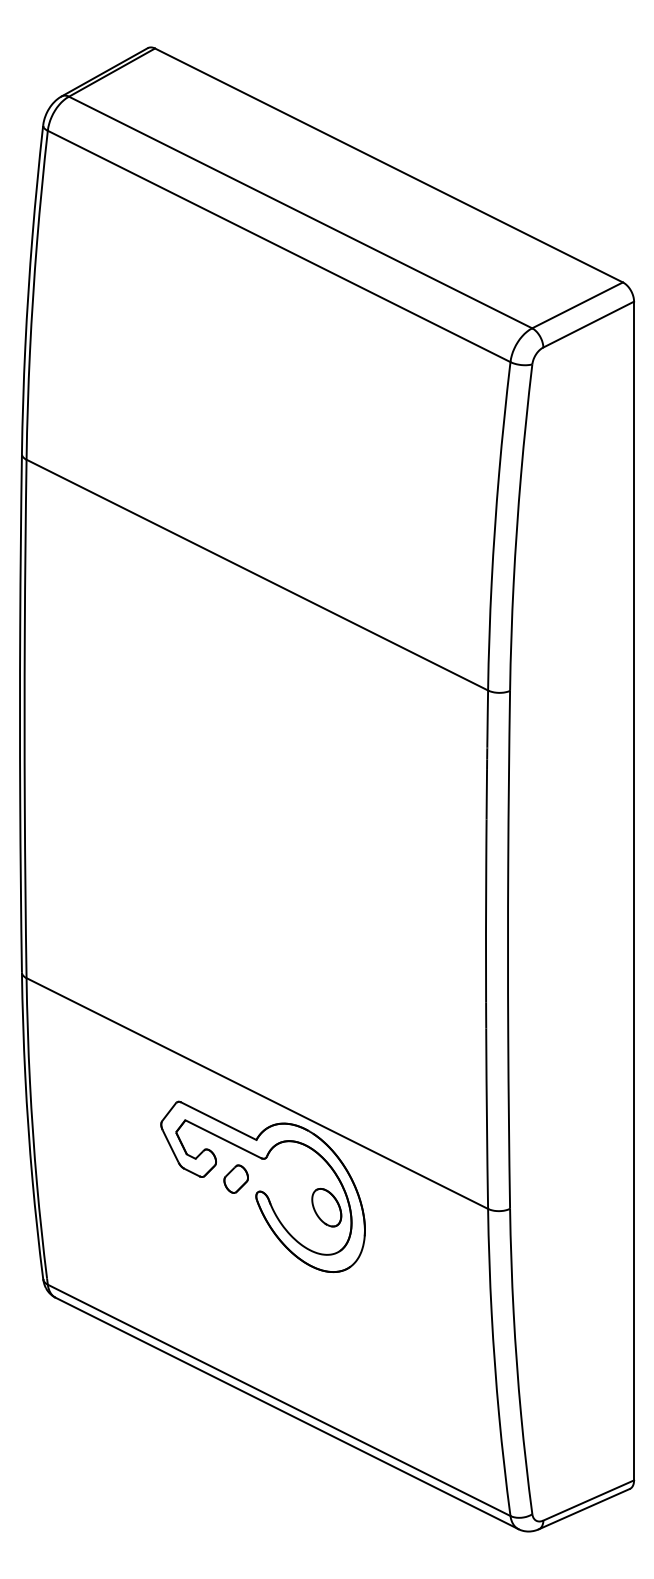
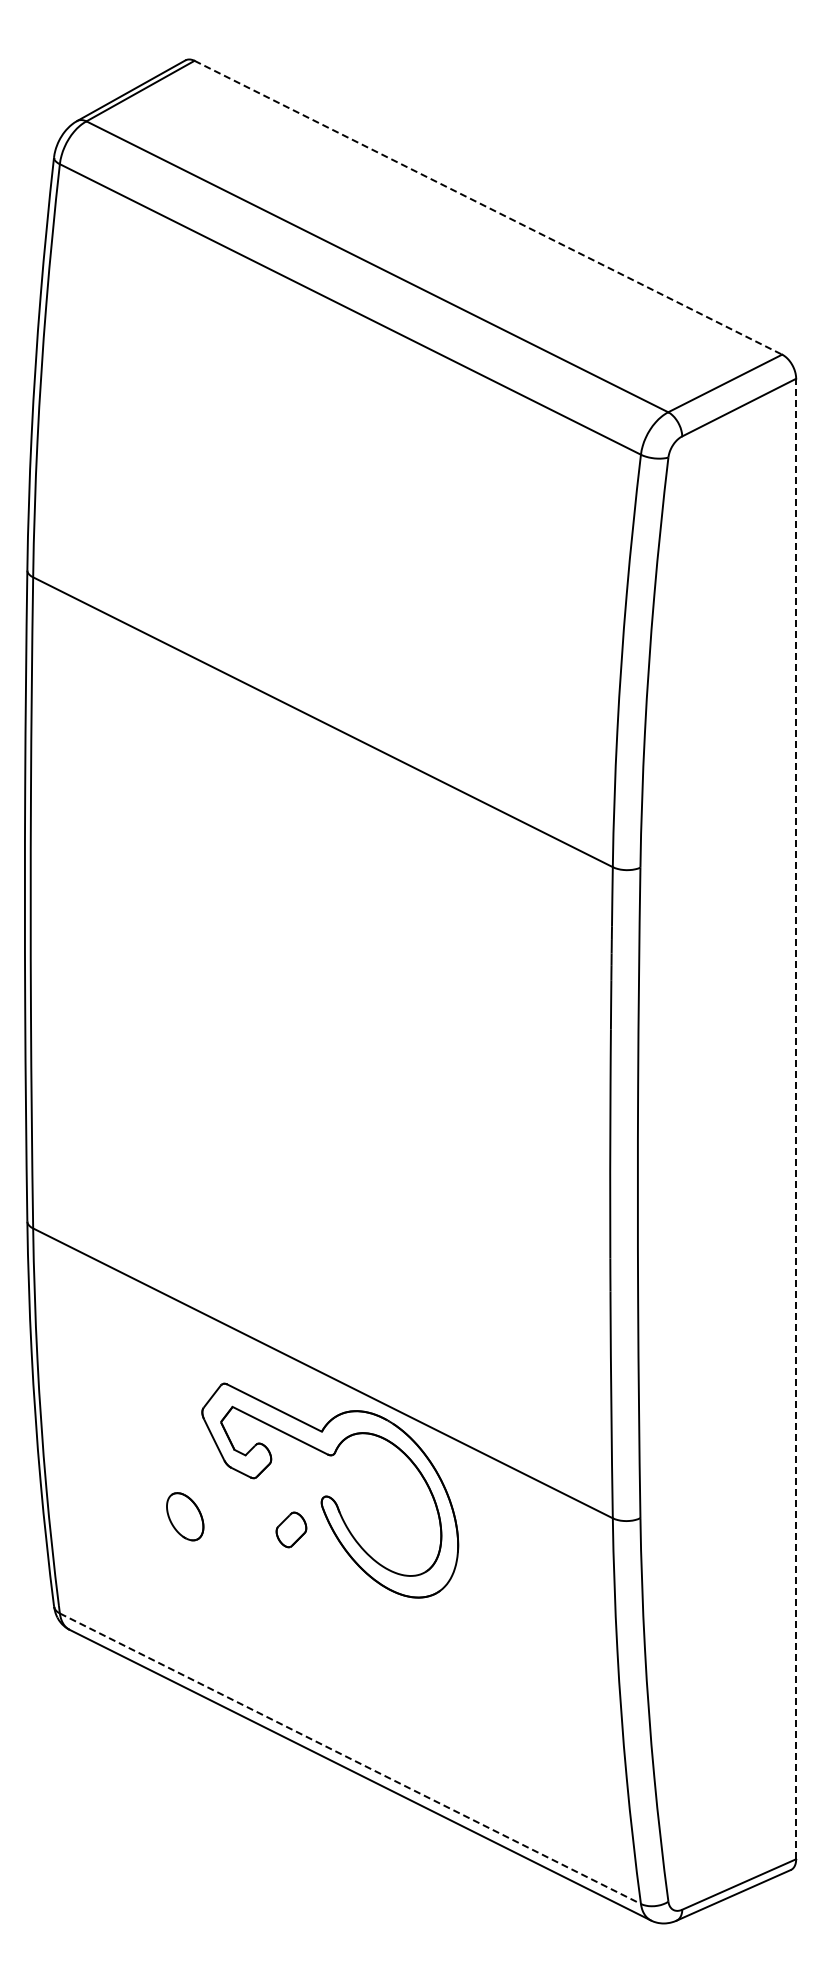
line: (389, 165) -> (488, 207), solid -> dashed
line: (634, 890) -> (796, 1118), solid -> dashed
part: (236, 1178) -> (291, 1529), moved
part: (327, 1207) -> (185, 1516), moved
line: (279, 1400) -> (350, 1758), solid -> dashed

